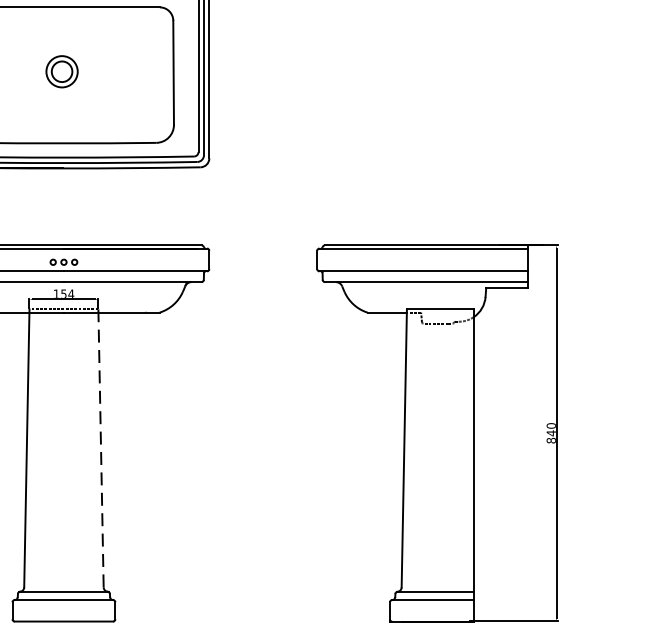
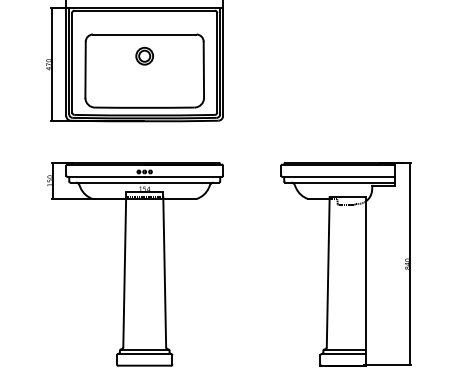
part: (61, 70) -> (144, 55), moved
line: (100, 448) -> (164, 272), dashed -> solid

